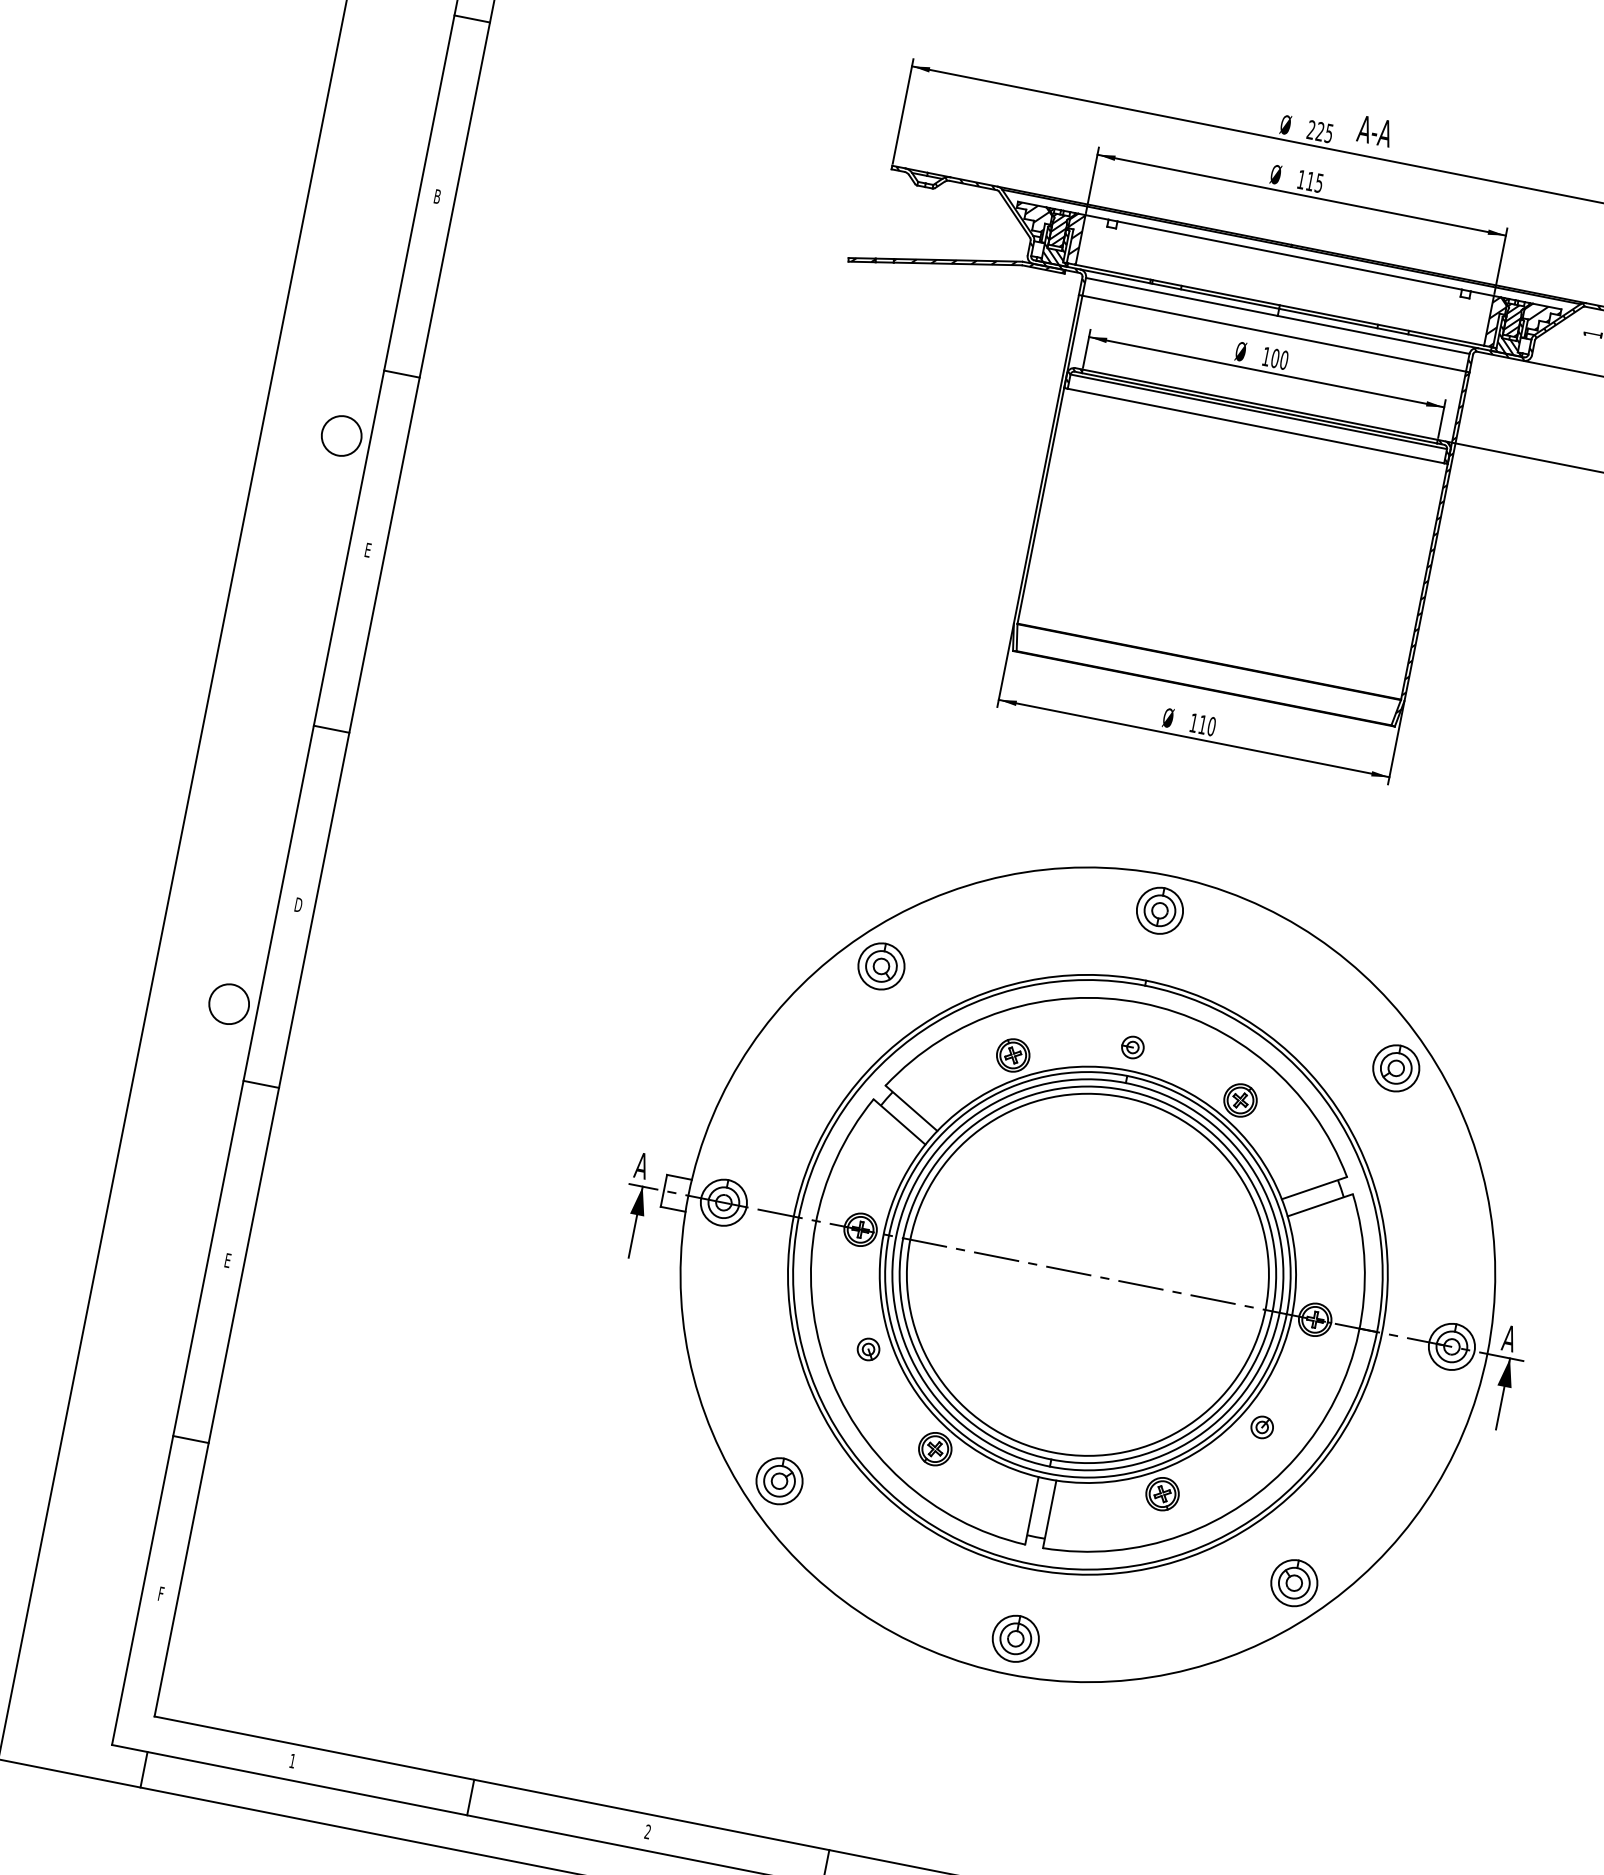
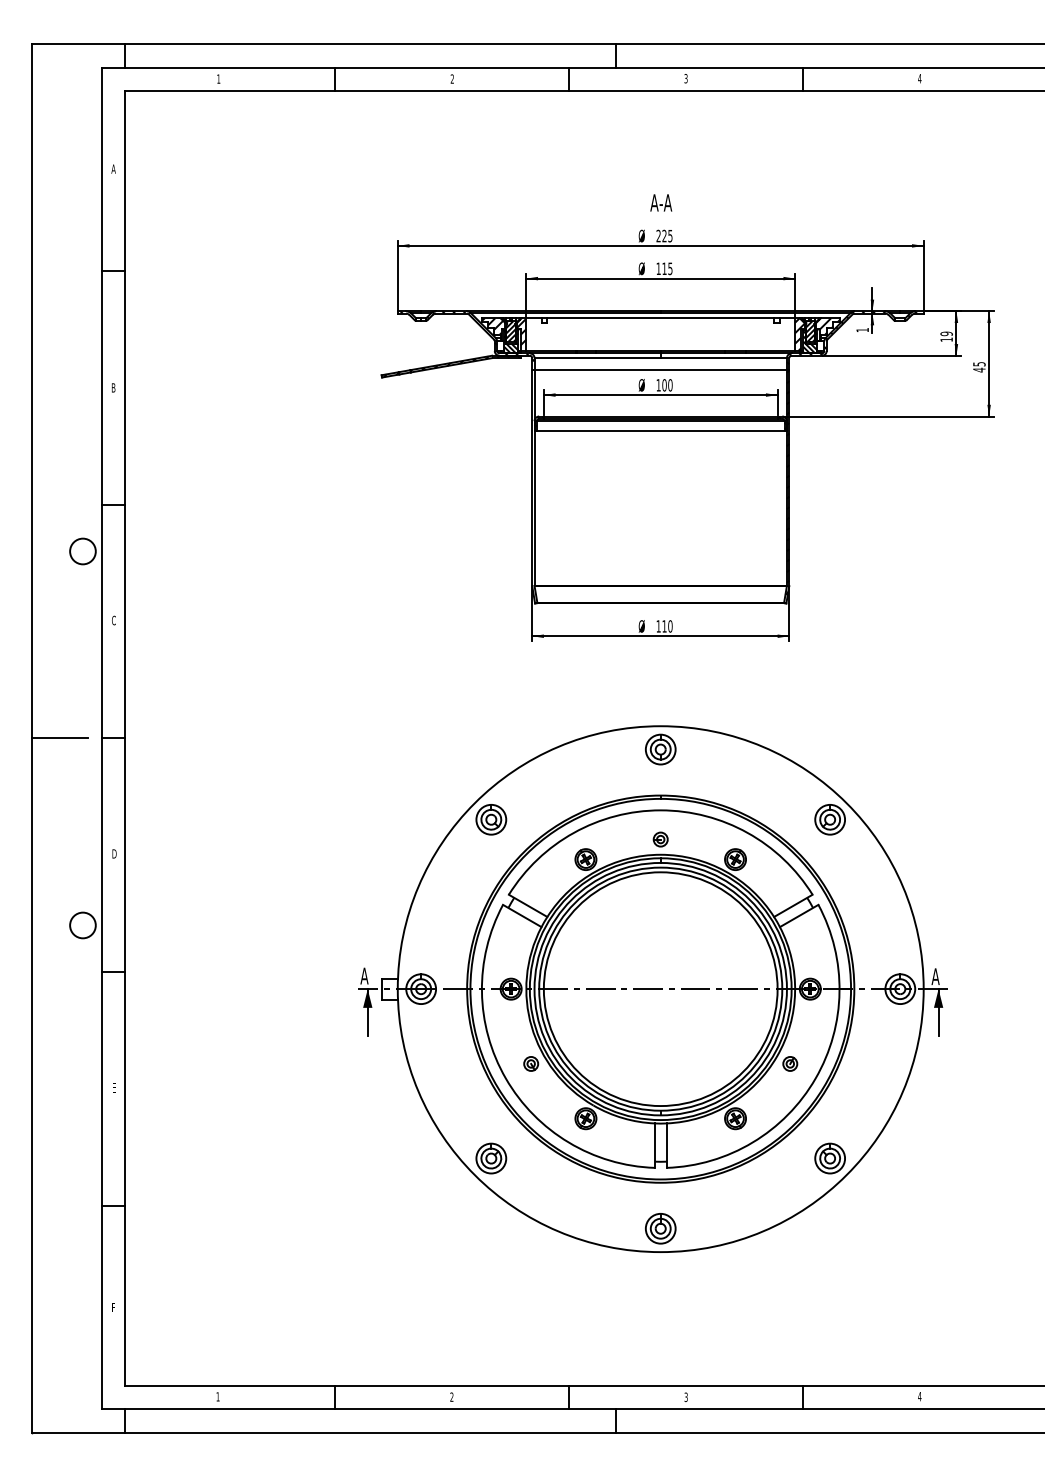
text: (1375, 130) -> (661, 202), moved
text: (367, 550) -> (113, 620), E -> C
line: (249, 713) -> (59, 738), added

